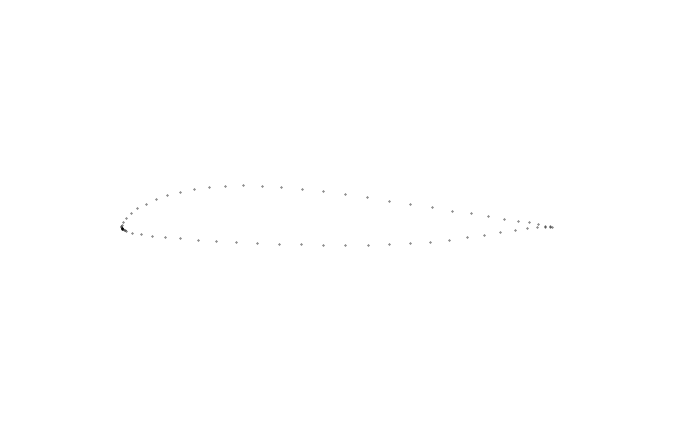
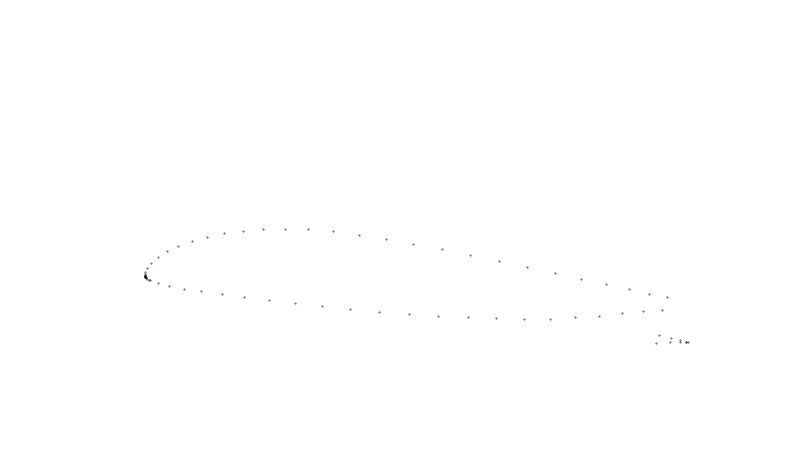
part: (539, 225) -> (672, 339), moved

